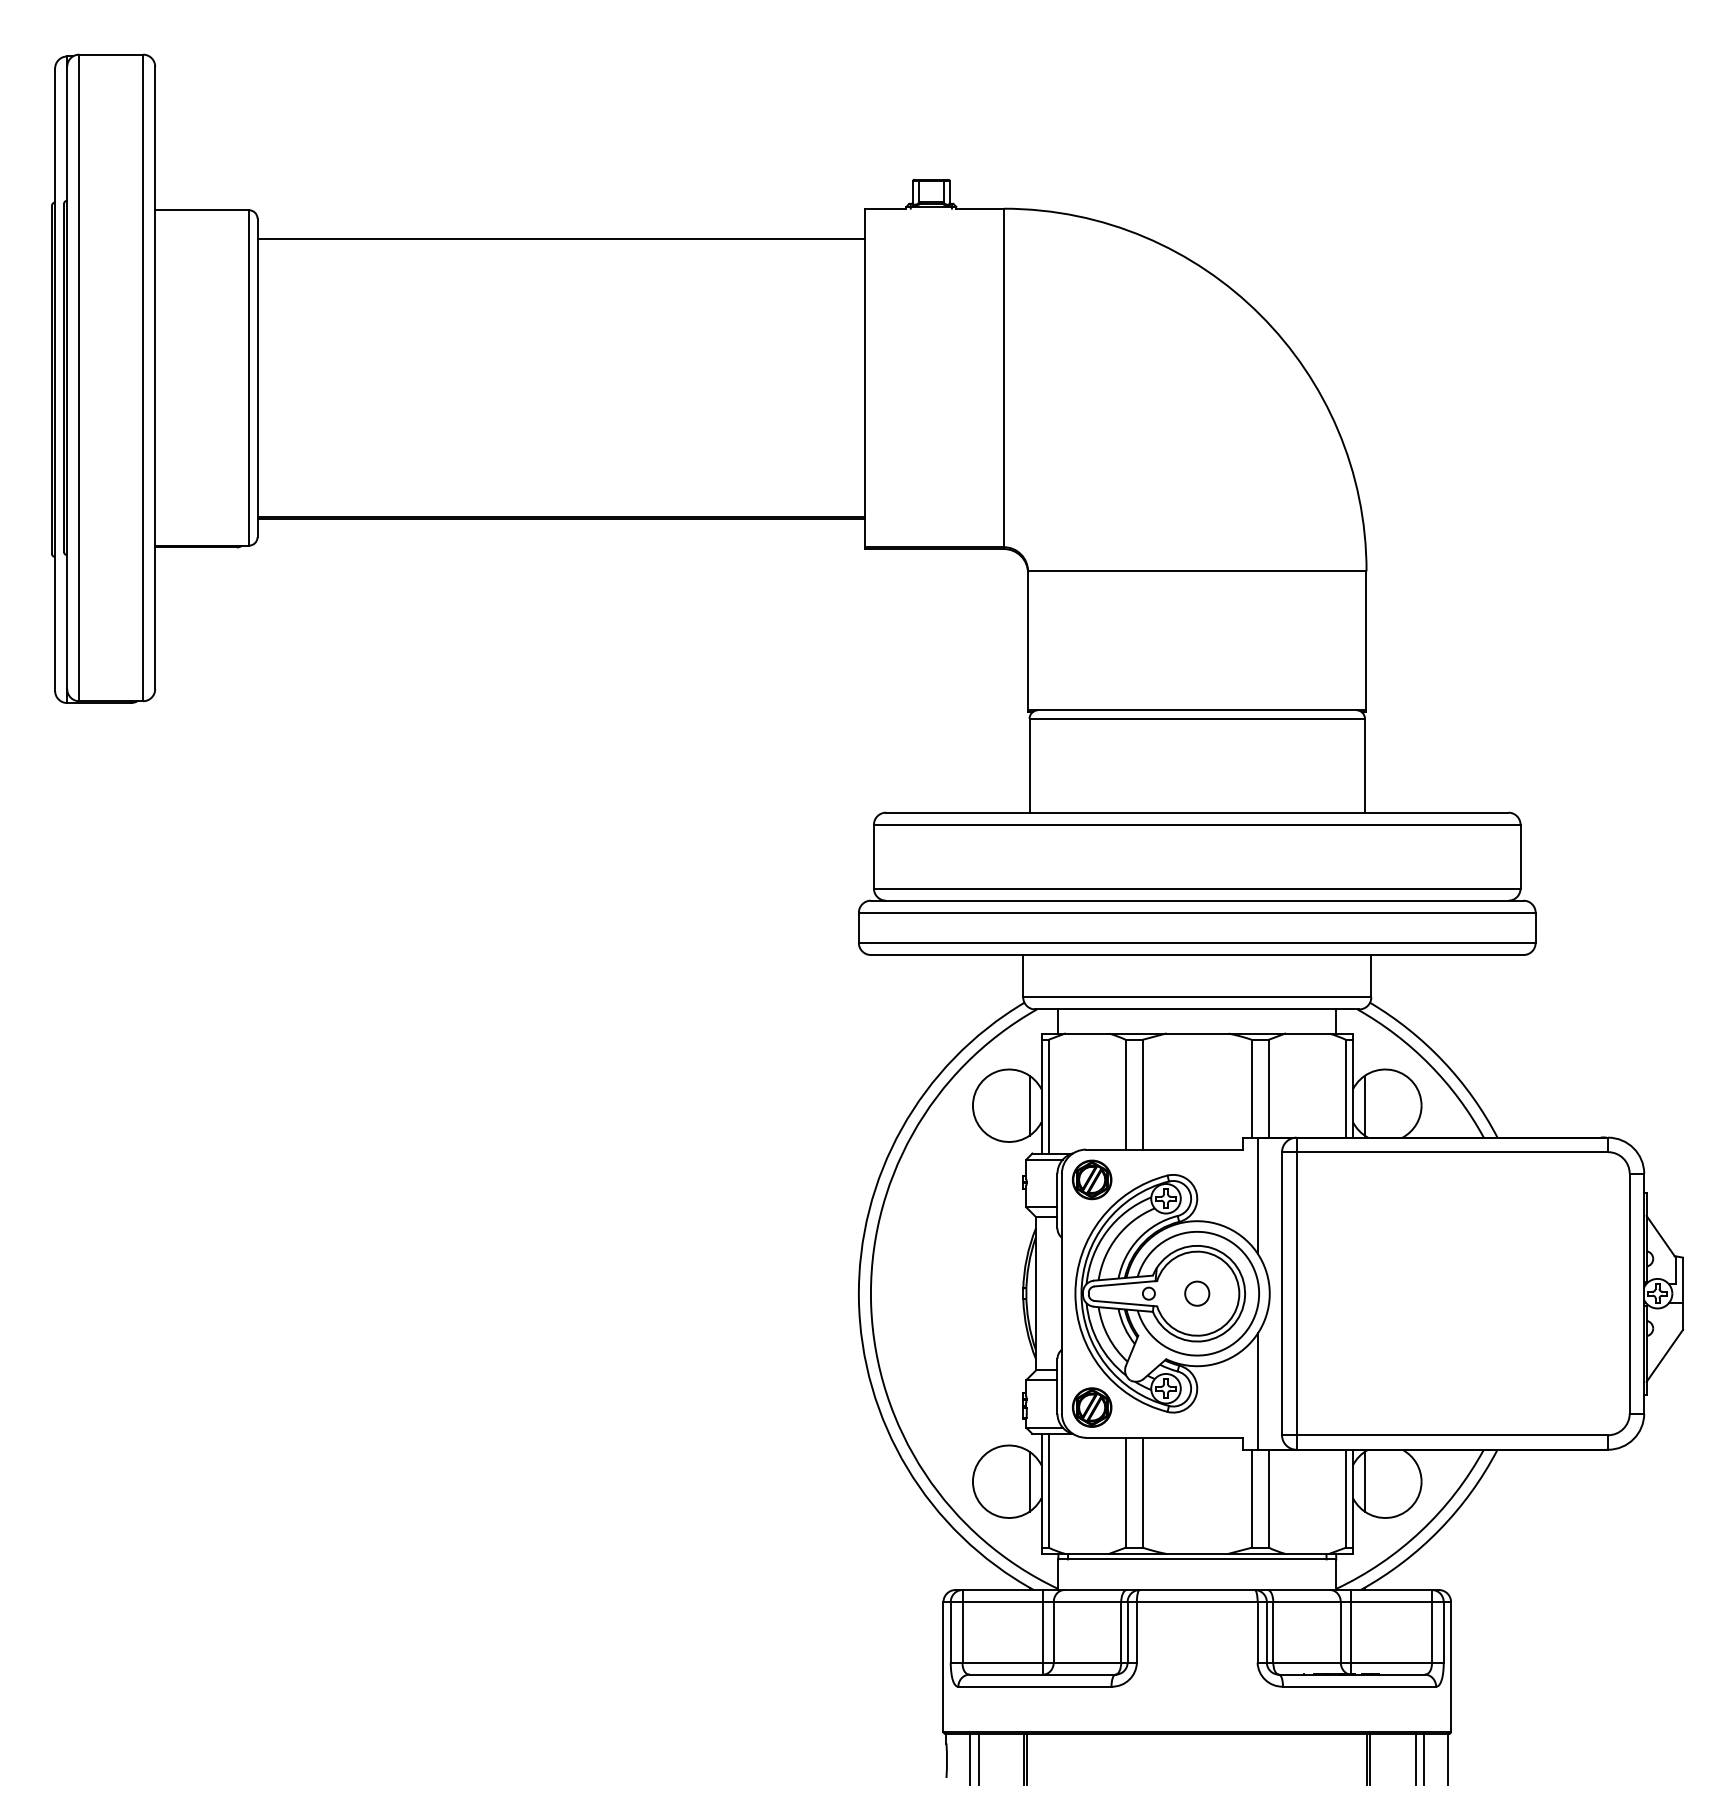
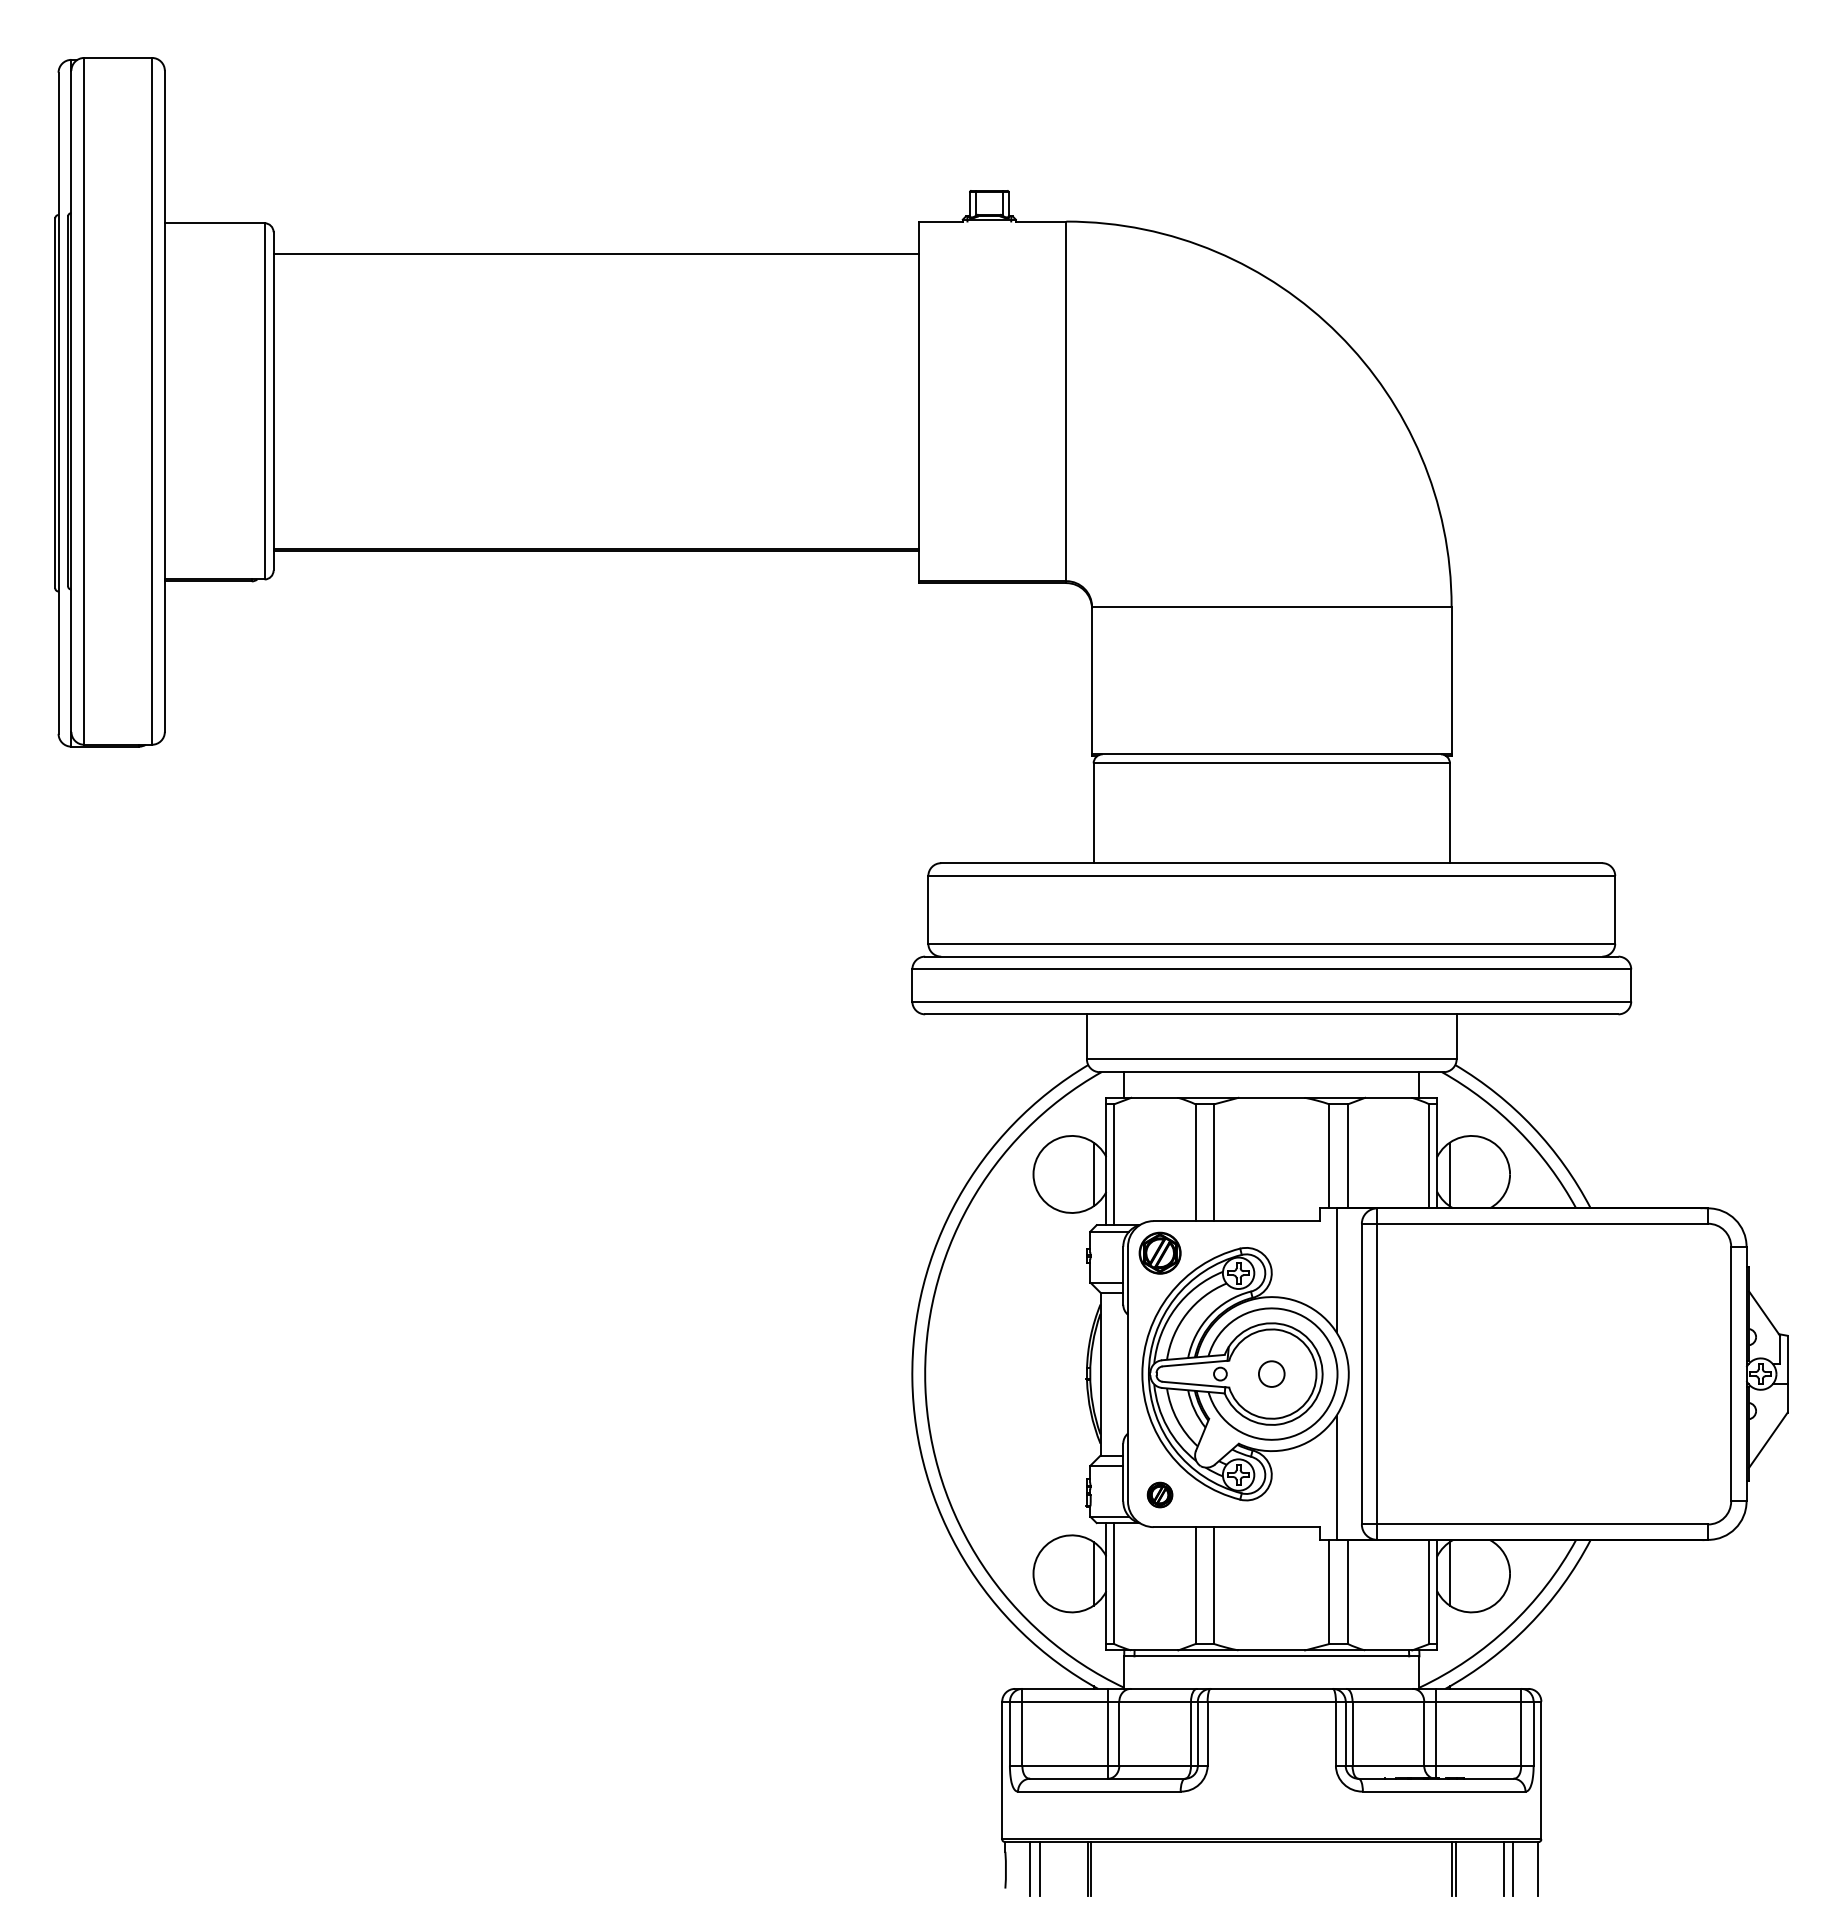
part: (1091, 1407) -> (1159, 1494), size x0.6

